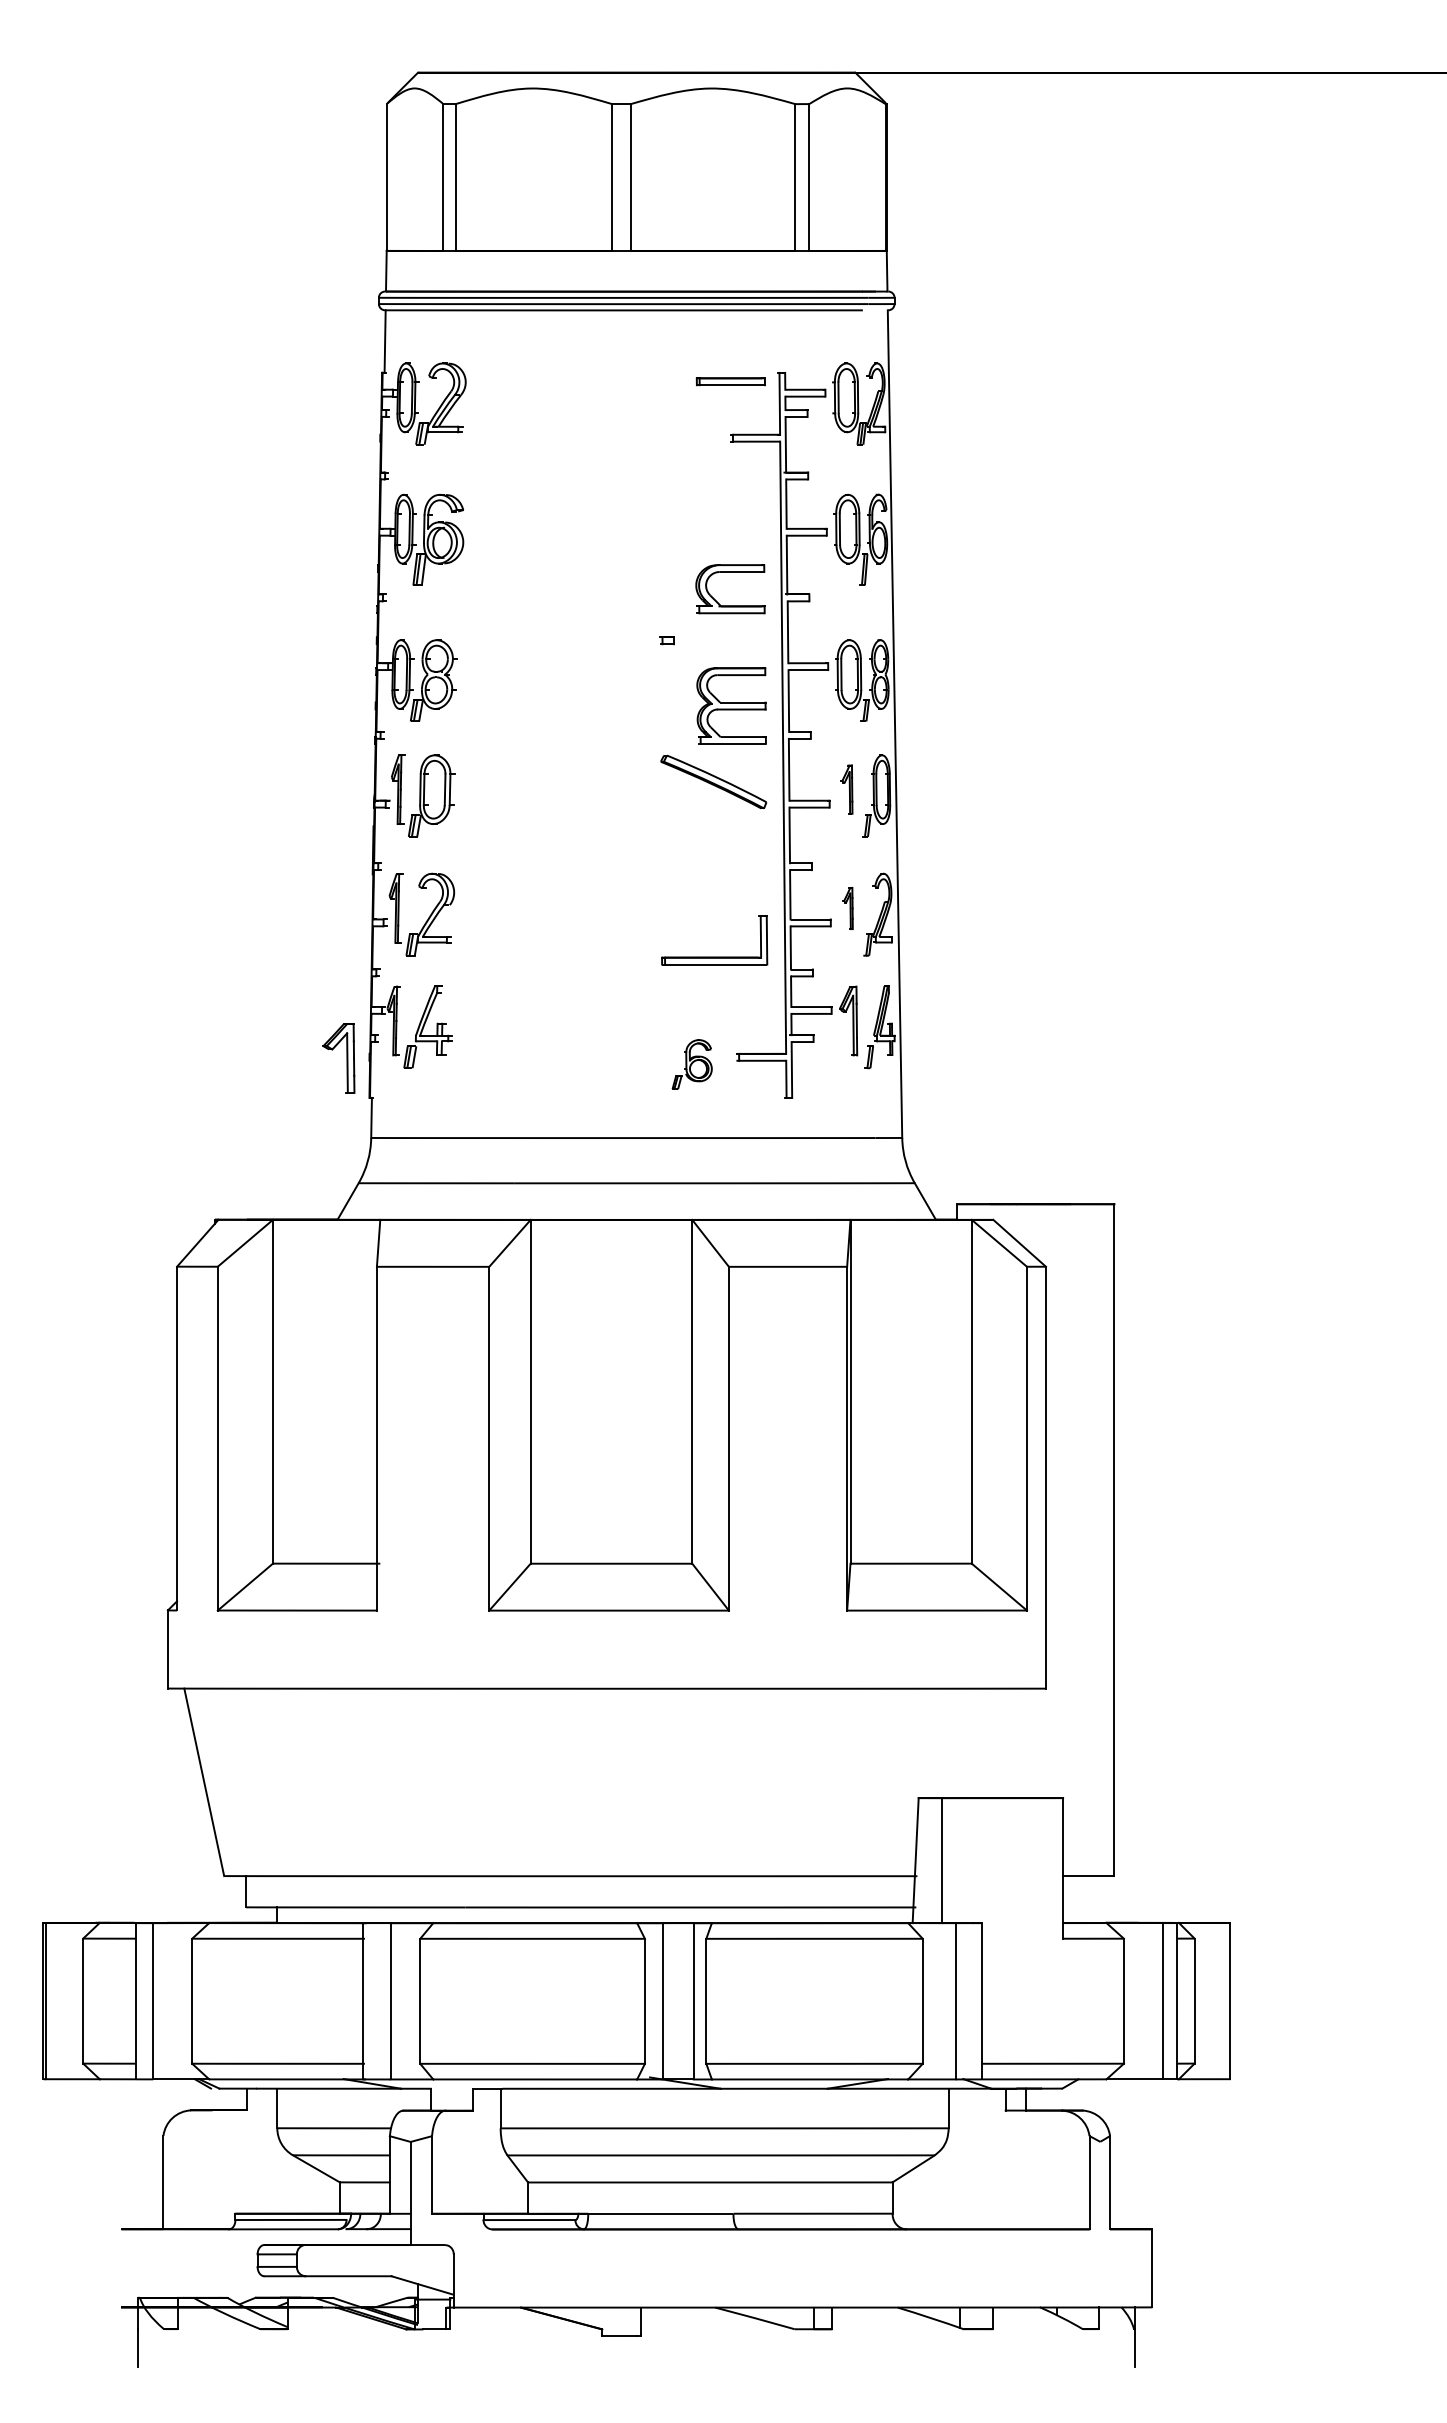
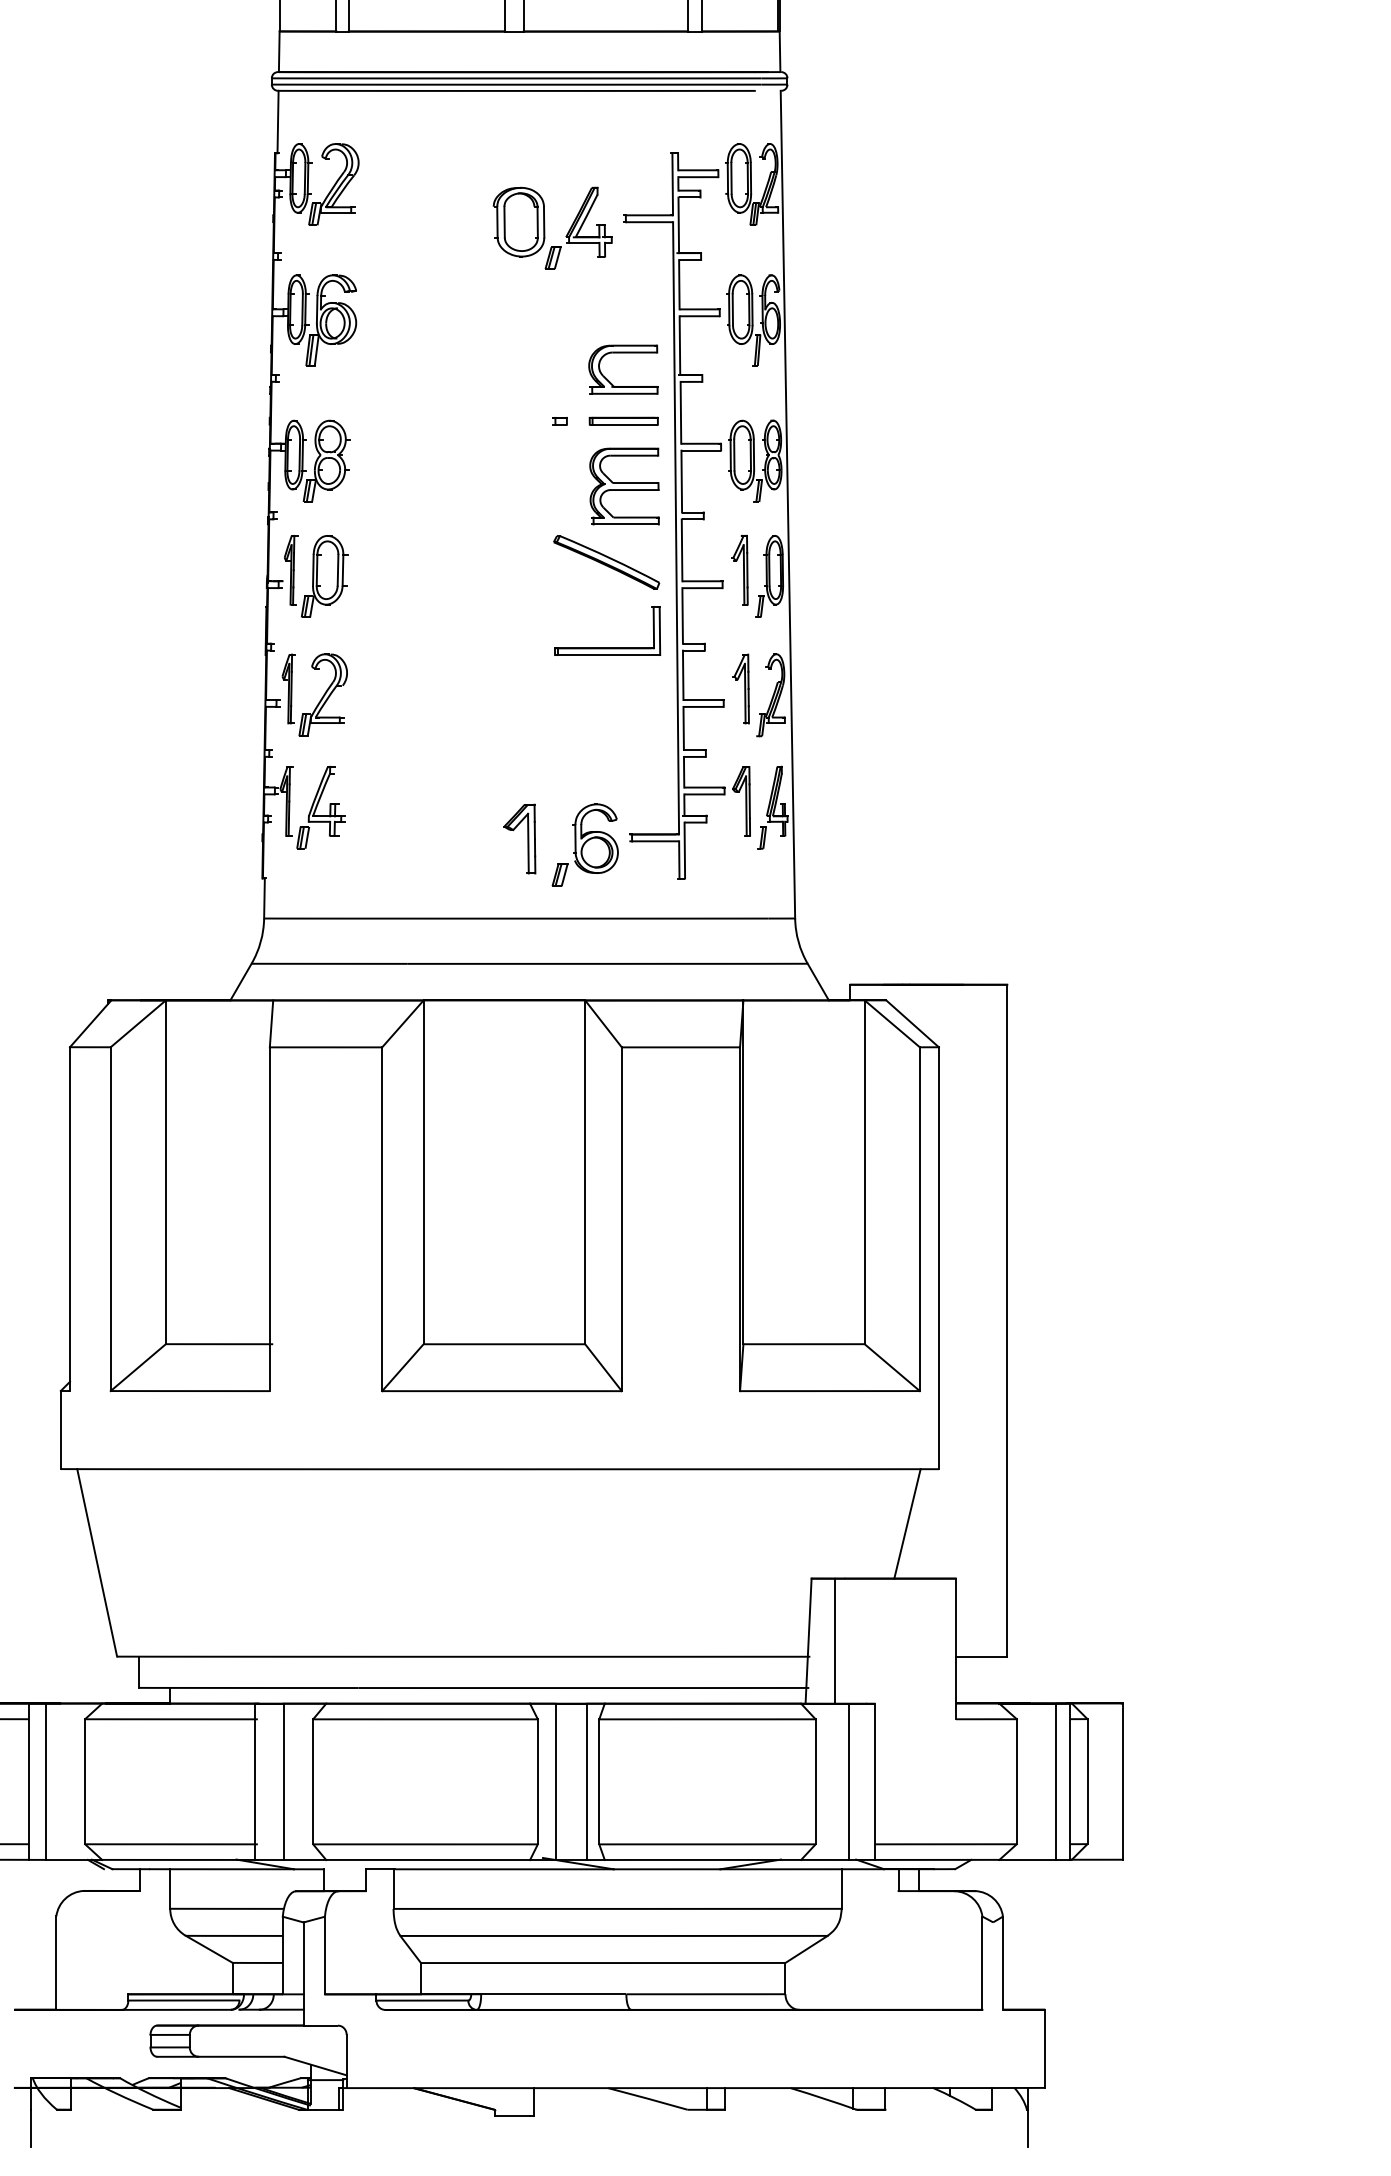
part: (730, 381) -> (623, 421), moved
part: (652, 447) -> (545, 228), added
part: (846, 789) -> (739, 570), size x1.43
part: (847, 908) -> (740, 689), size x1.67
part: (714, 956) -> (607, 647), moved
part: (346, 1058) -> (527, 839), moved
part: (691, 1064) -> (584, 845), size x1.67
line: (1014, 1743) -> (907, 1524), added

